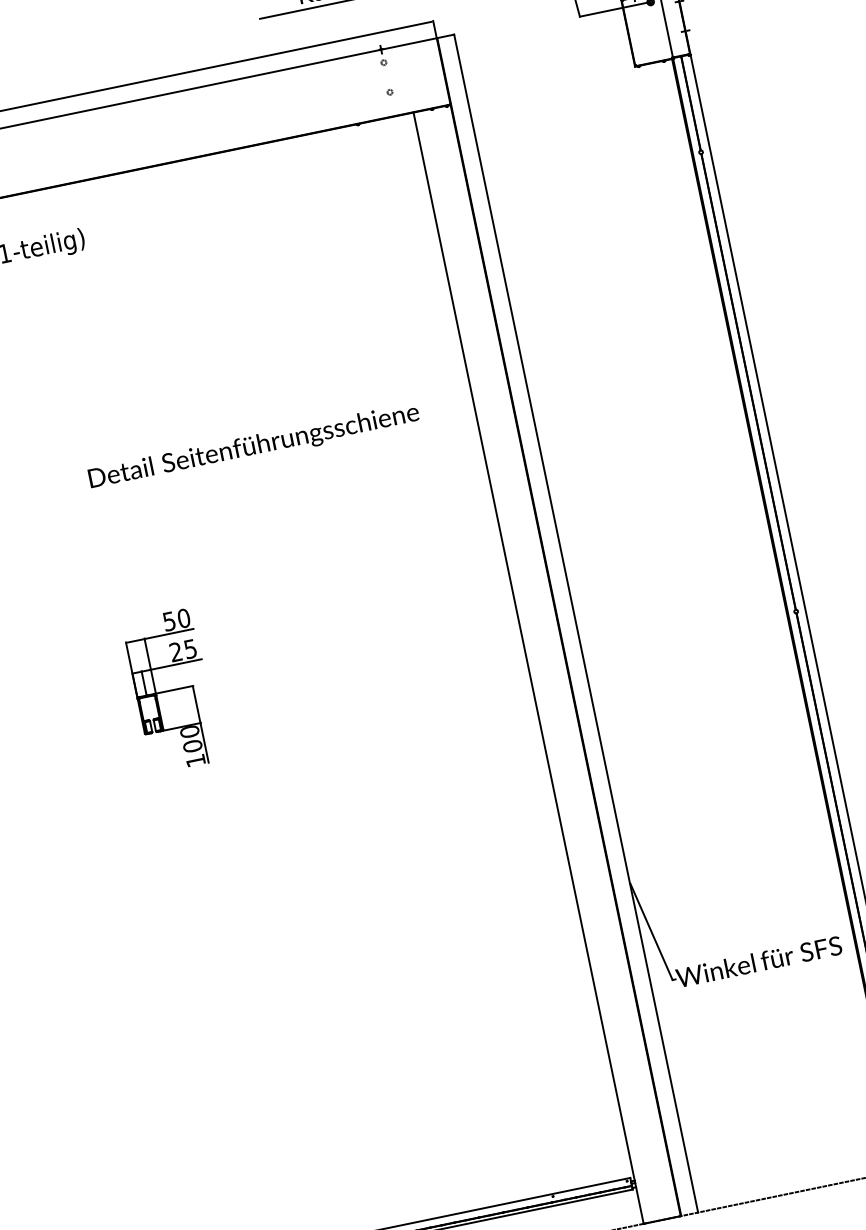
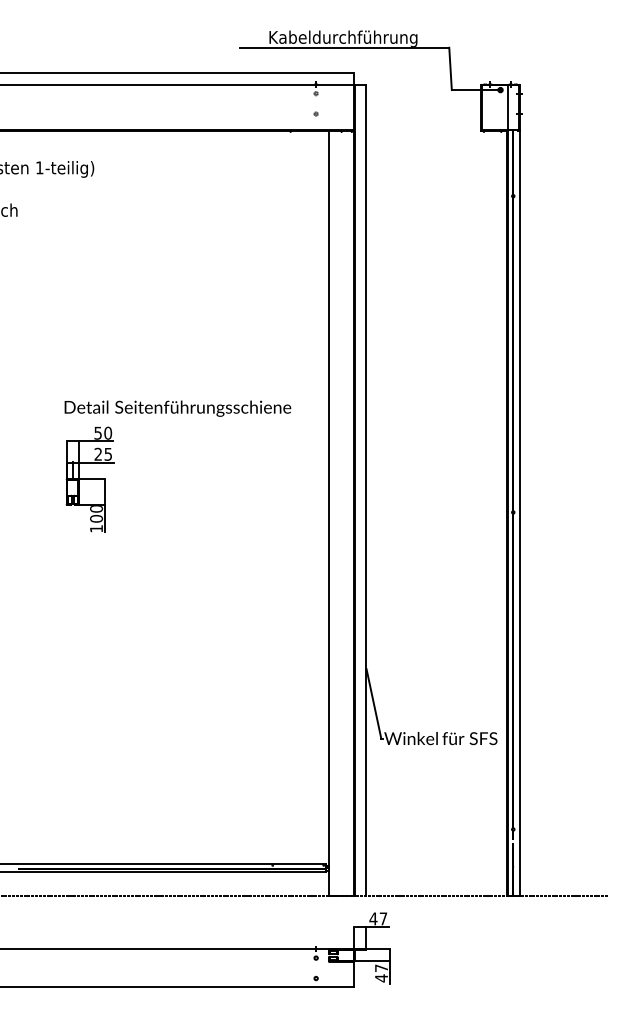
text: (253, 446) -> (177, 408), moved

